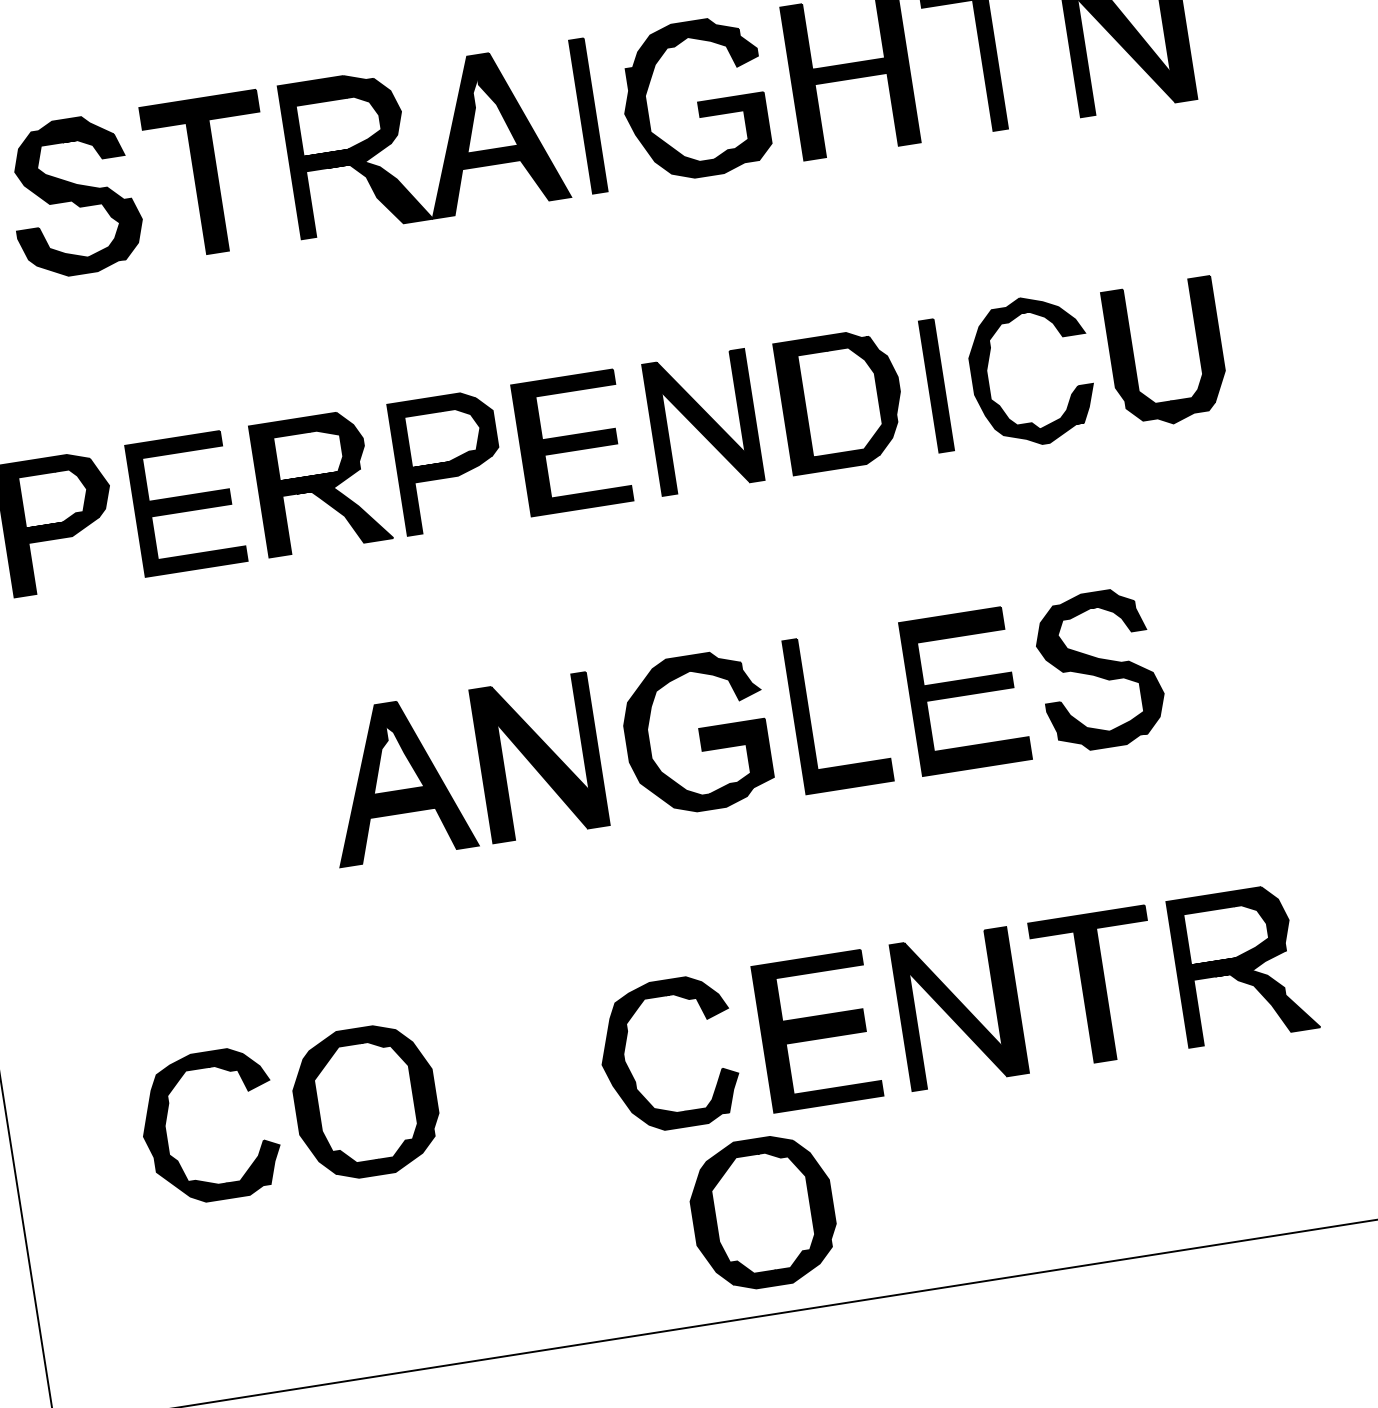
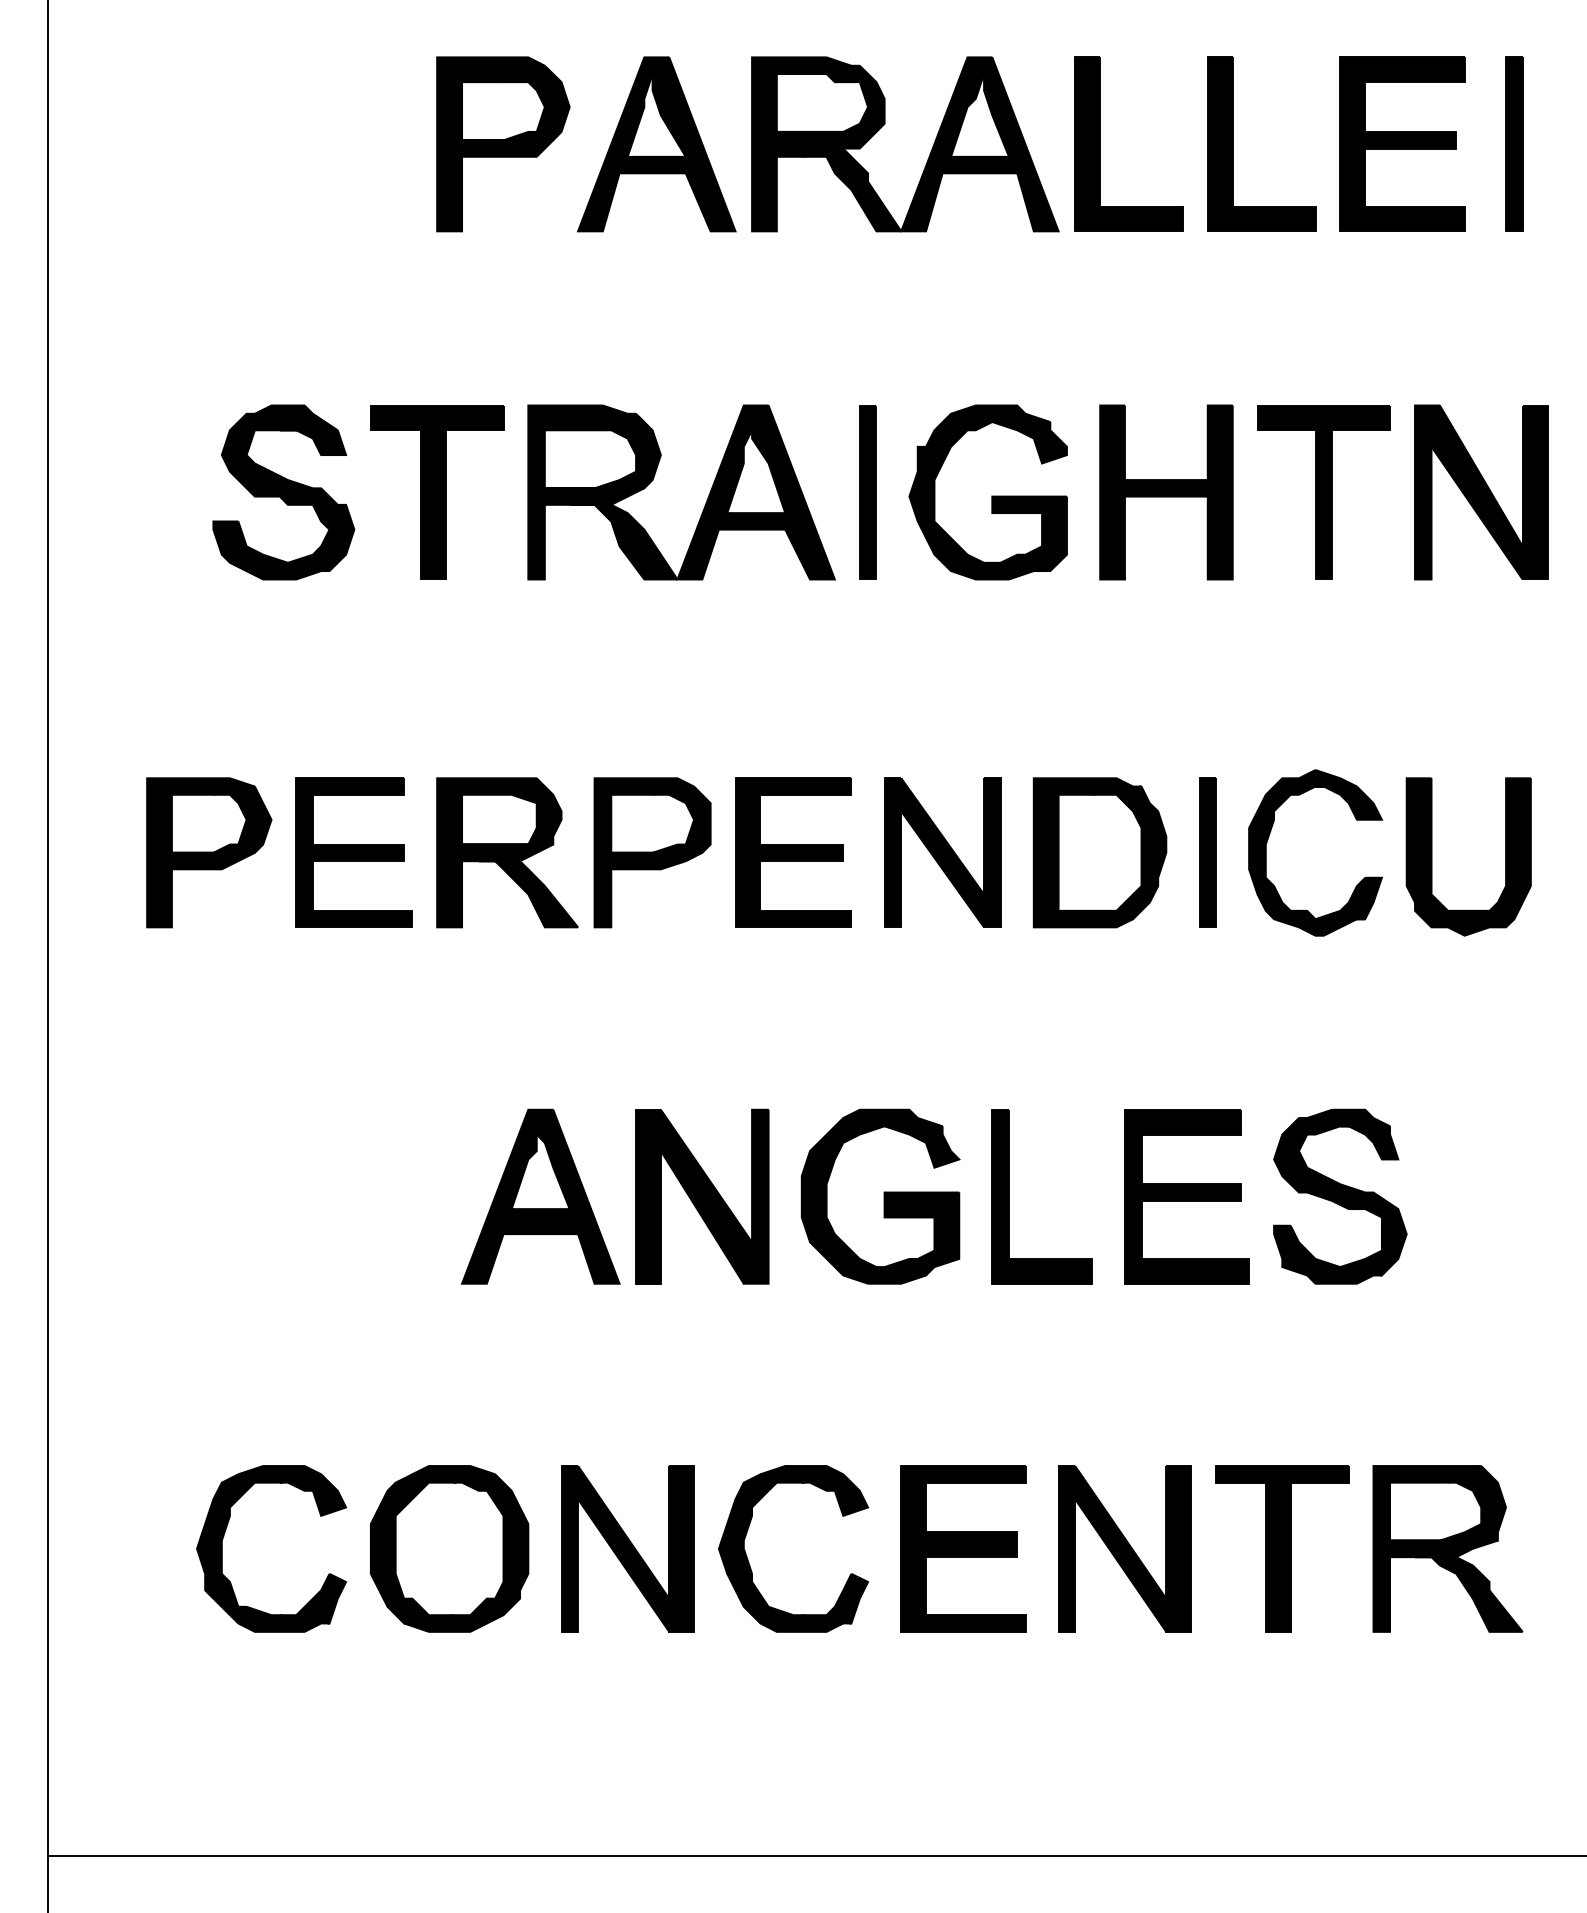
part: (522, 1077) -> (627, 1548), added
part: (763, 1212) -> (871, 1740), removed

